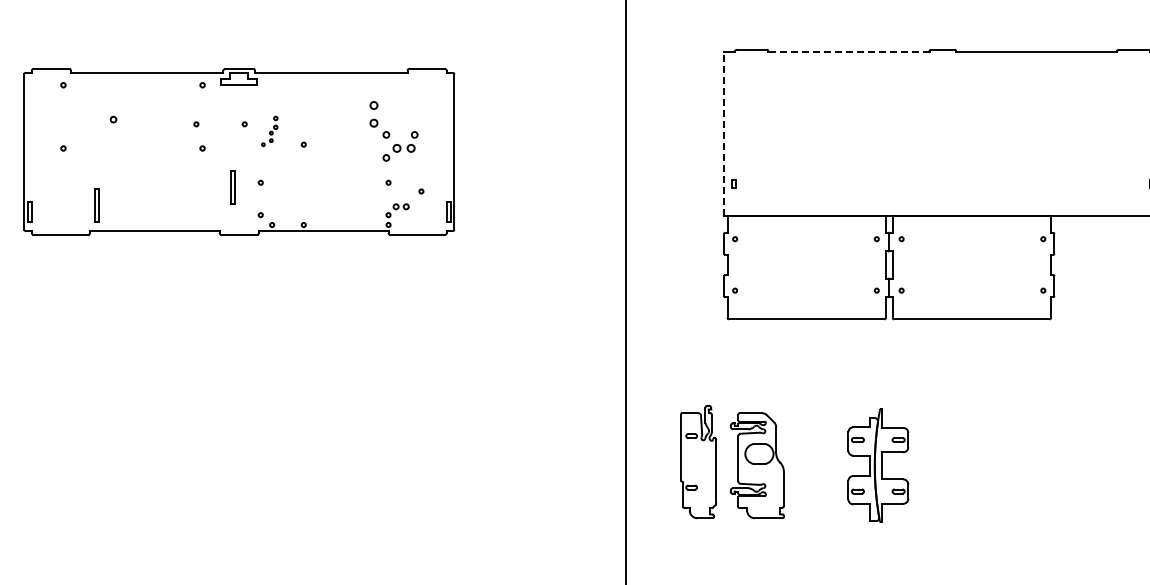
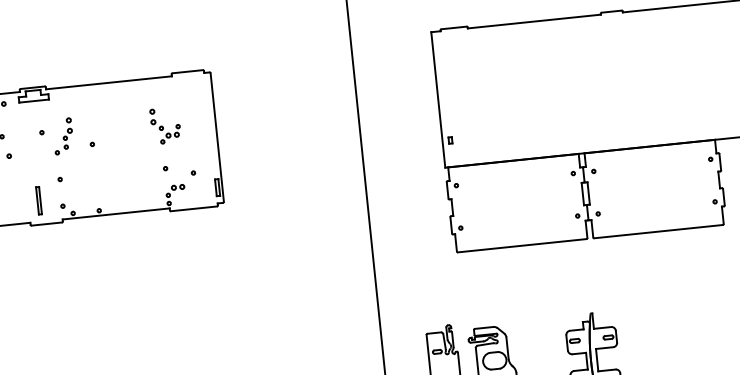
line: (848, 52) -> (534, 21), dashed -> solid
part: (269, 131) -> (62, 136), size x1.43
part: (393, 131) -> (165, 125), size x0.71
line: (724, 133) -> (438, 99), dashed -> solid
part: (232, 187) -> (38, 200), moved

